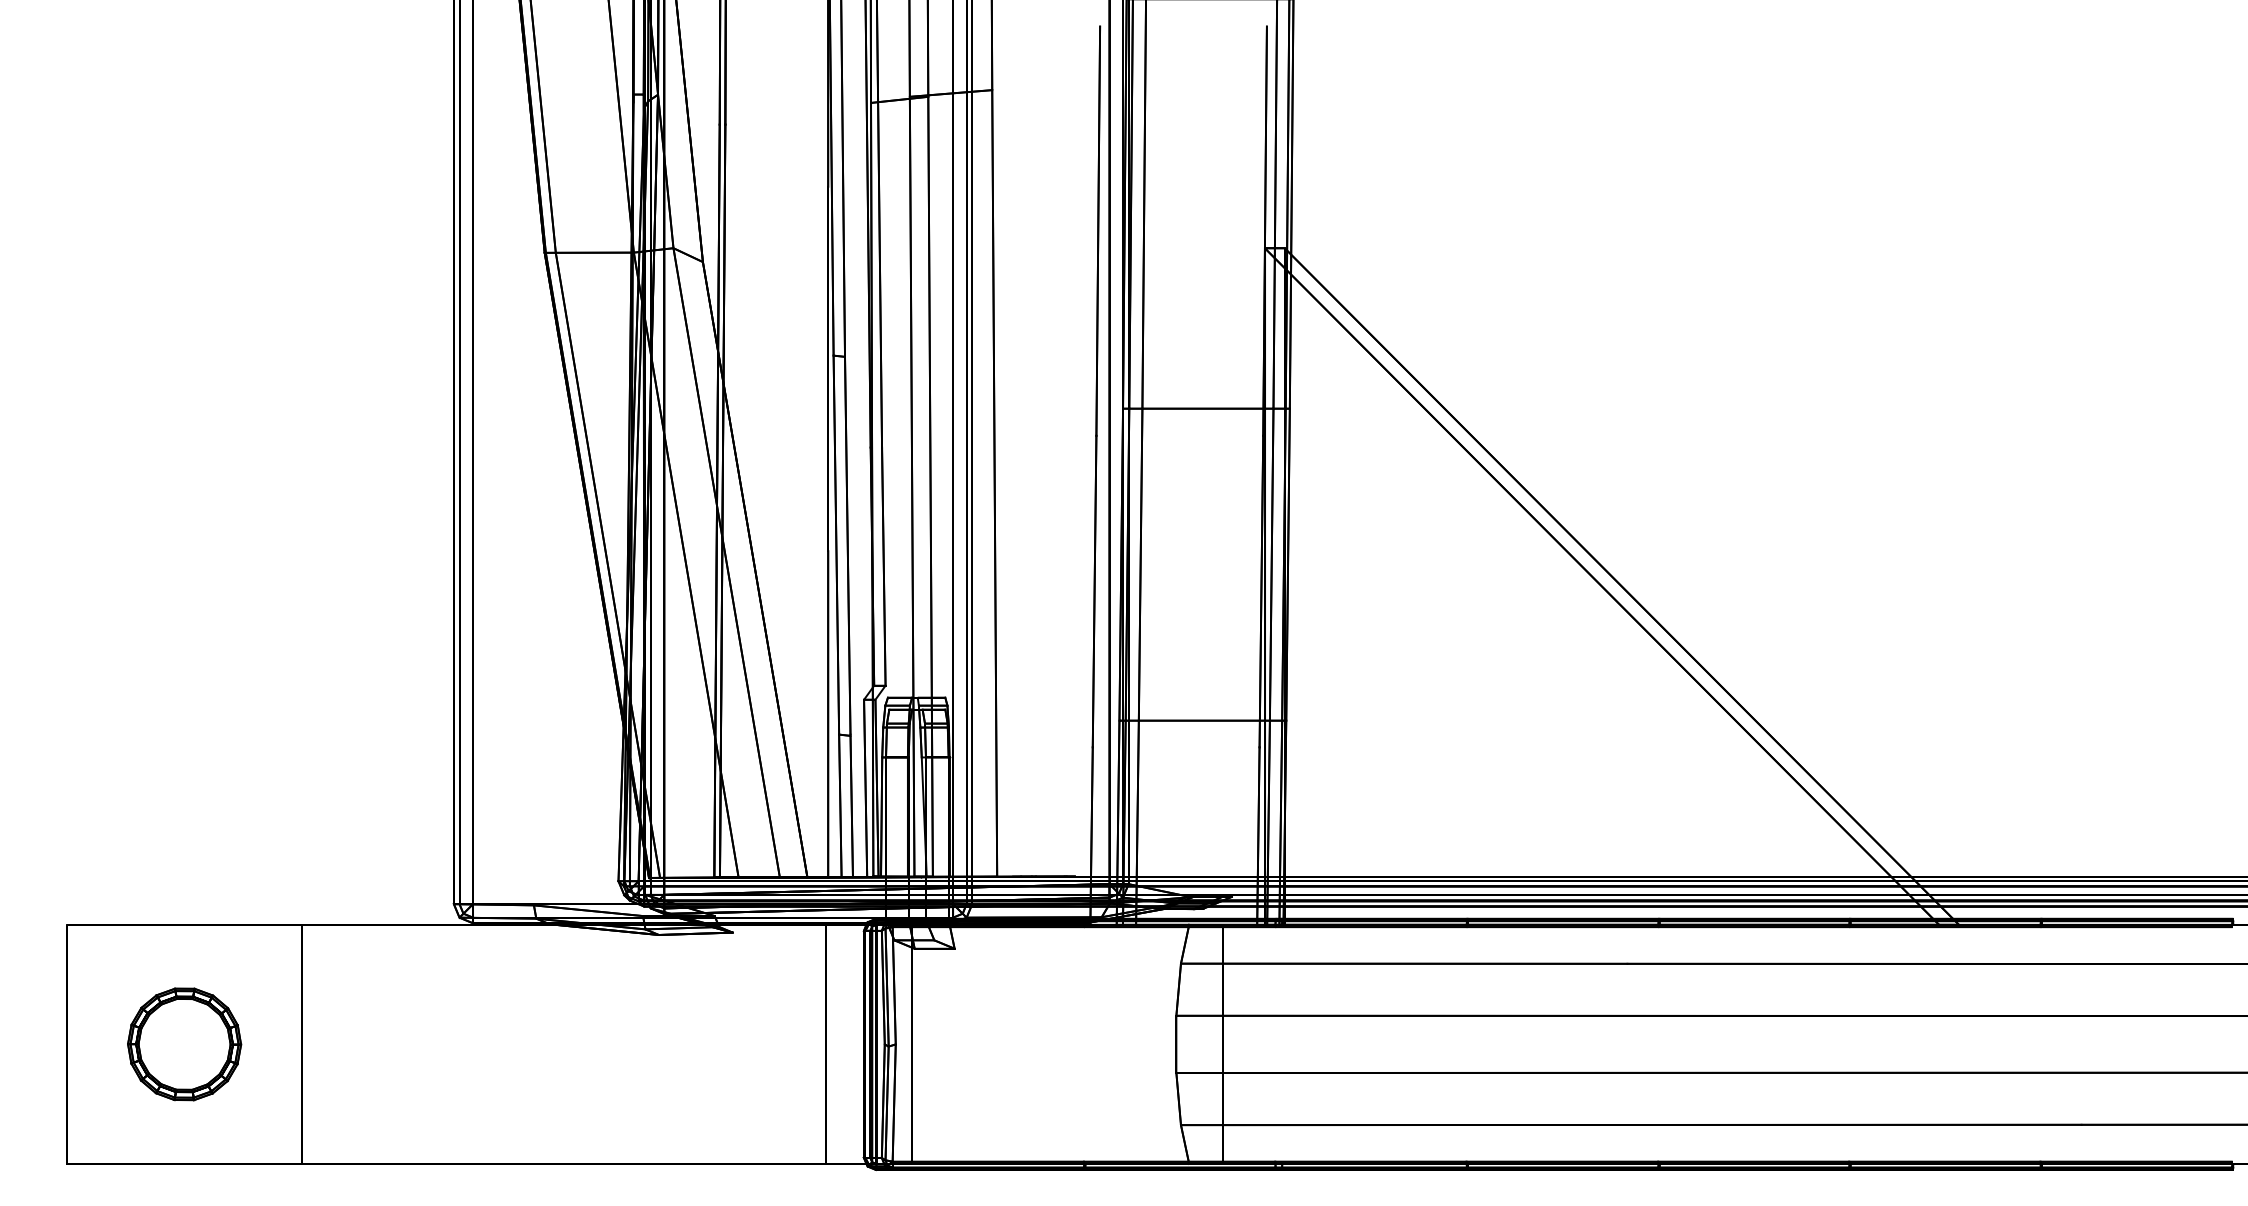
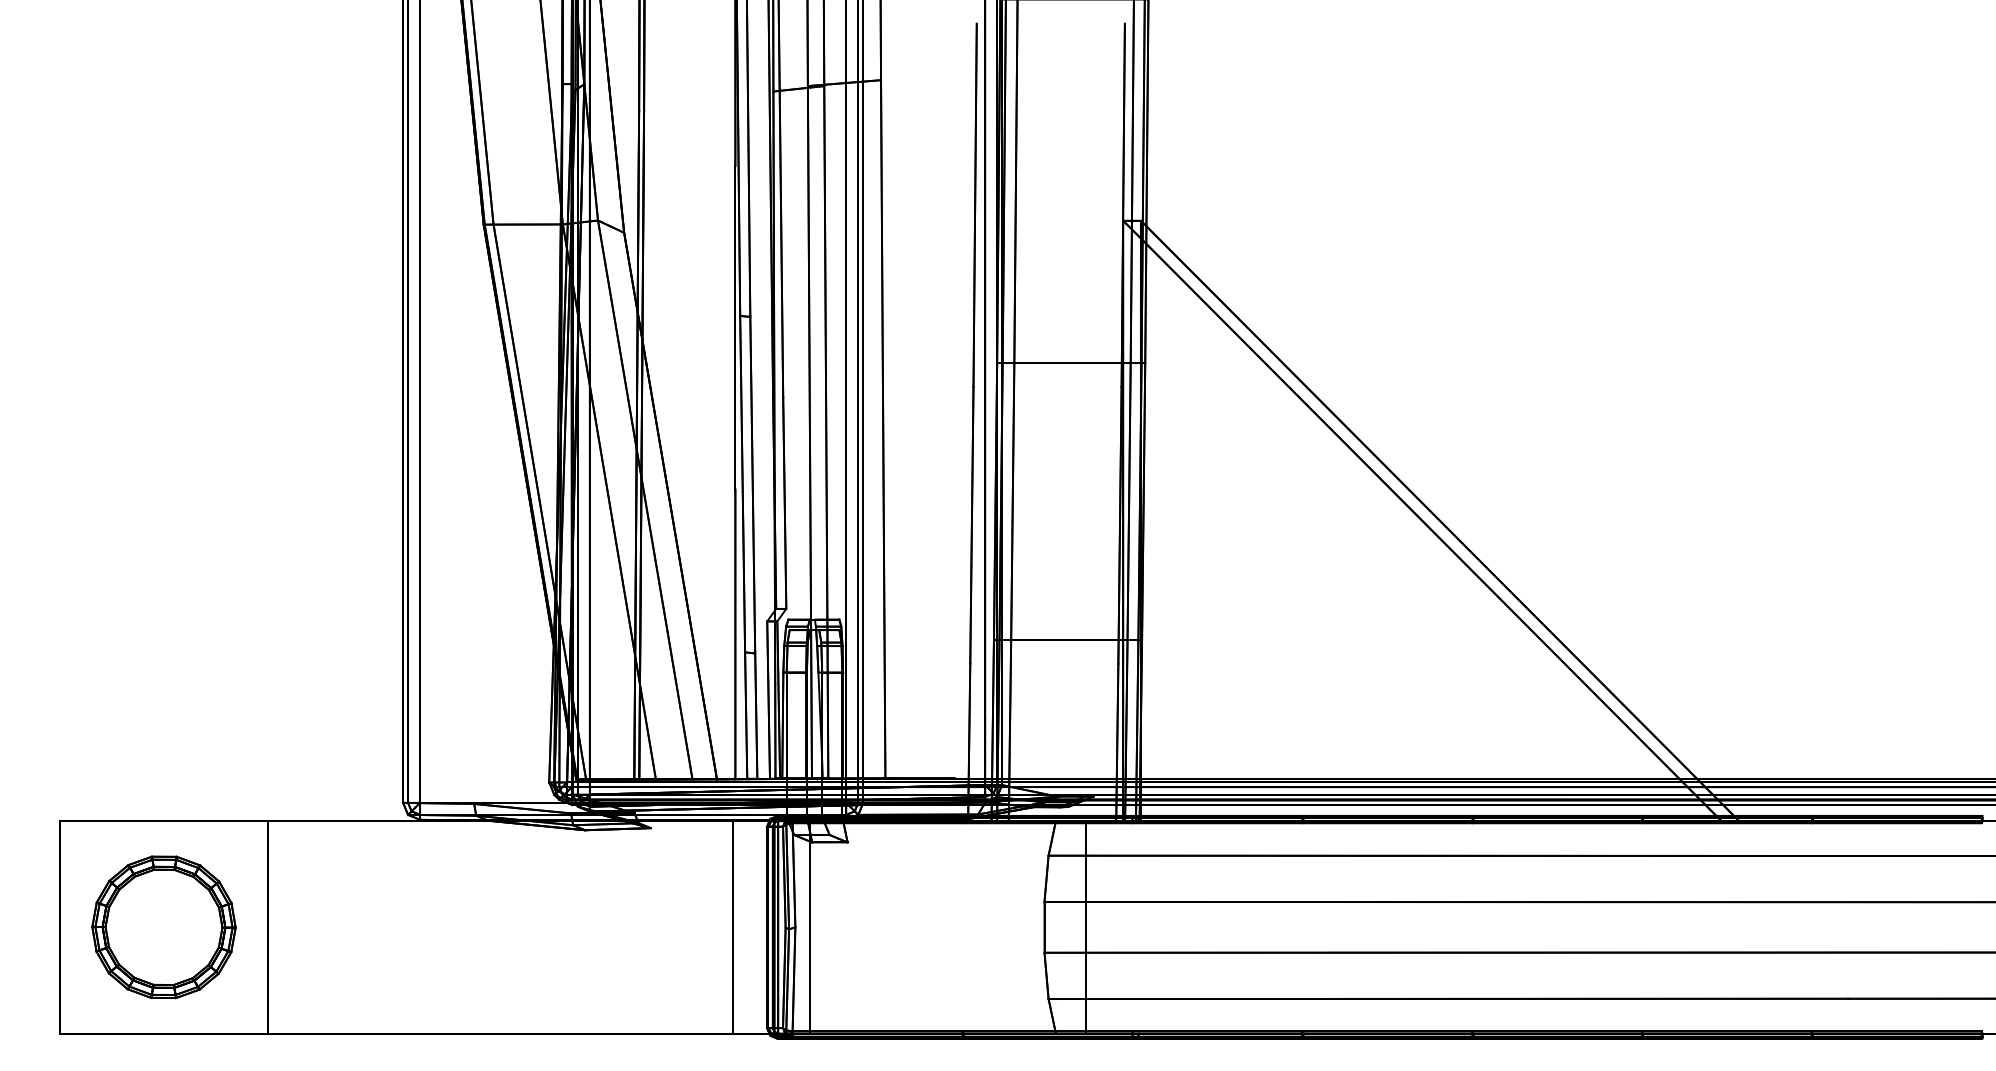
part: (184, 1044) -> (163, 927), size x1.43

